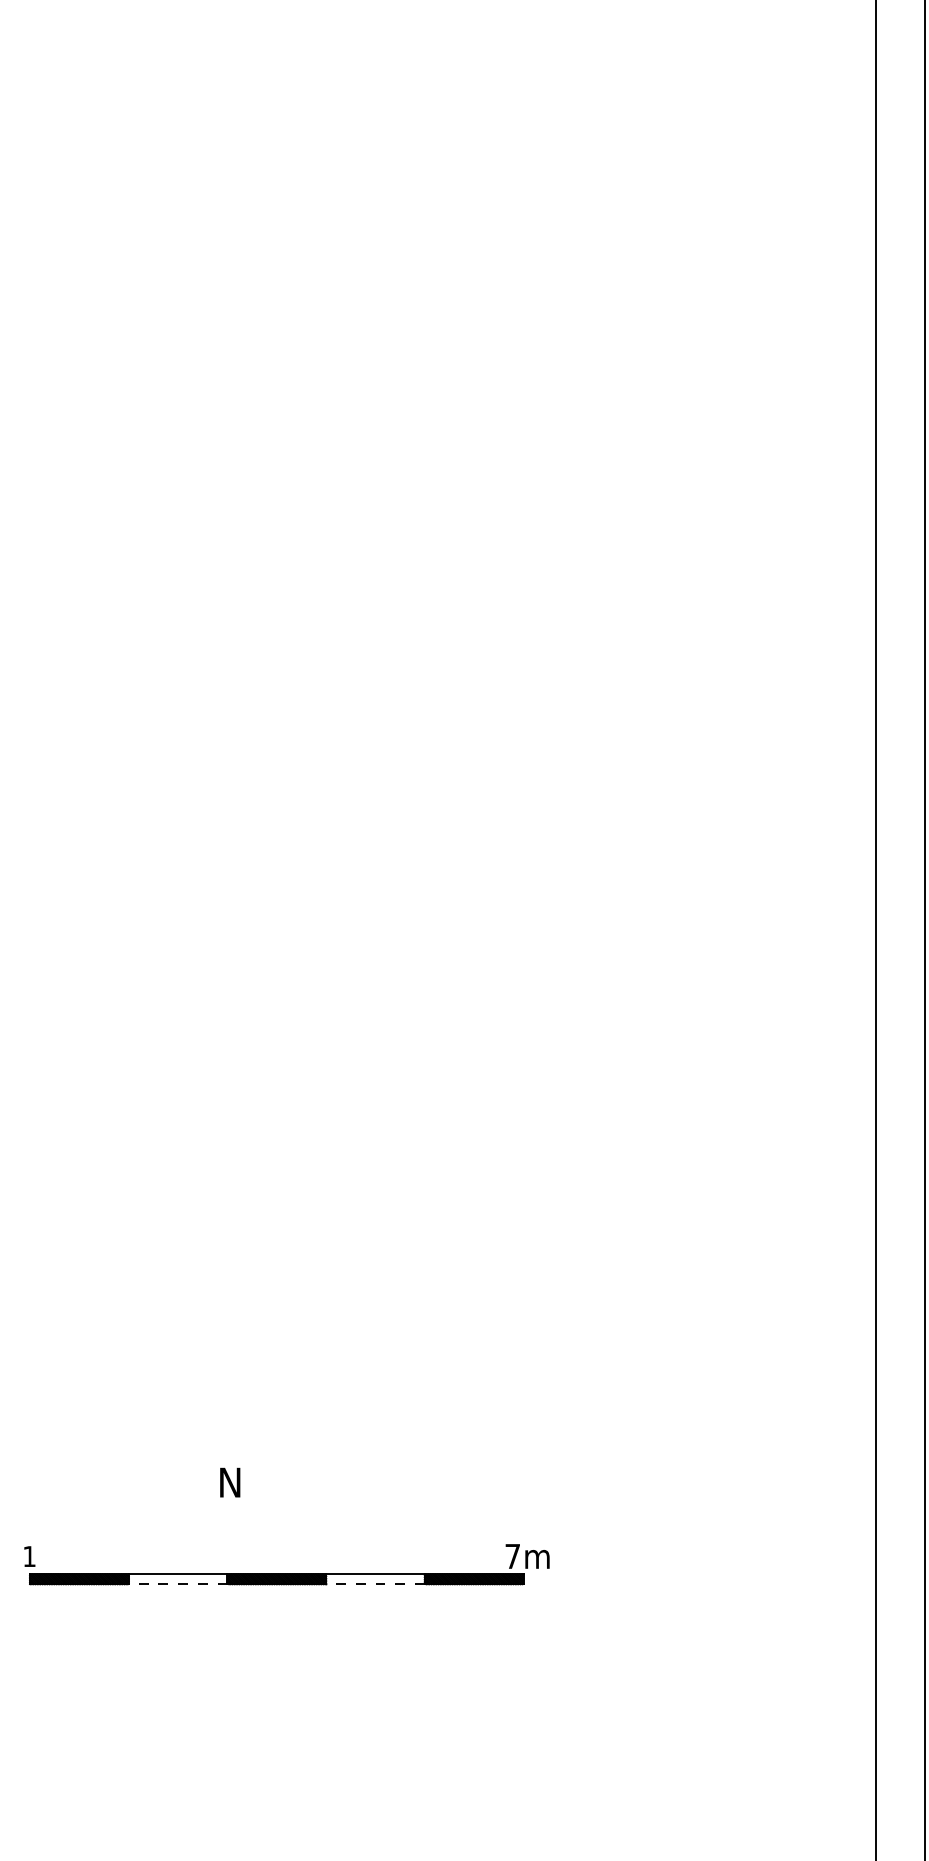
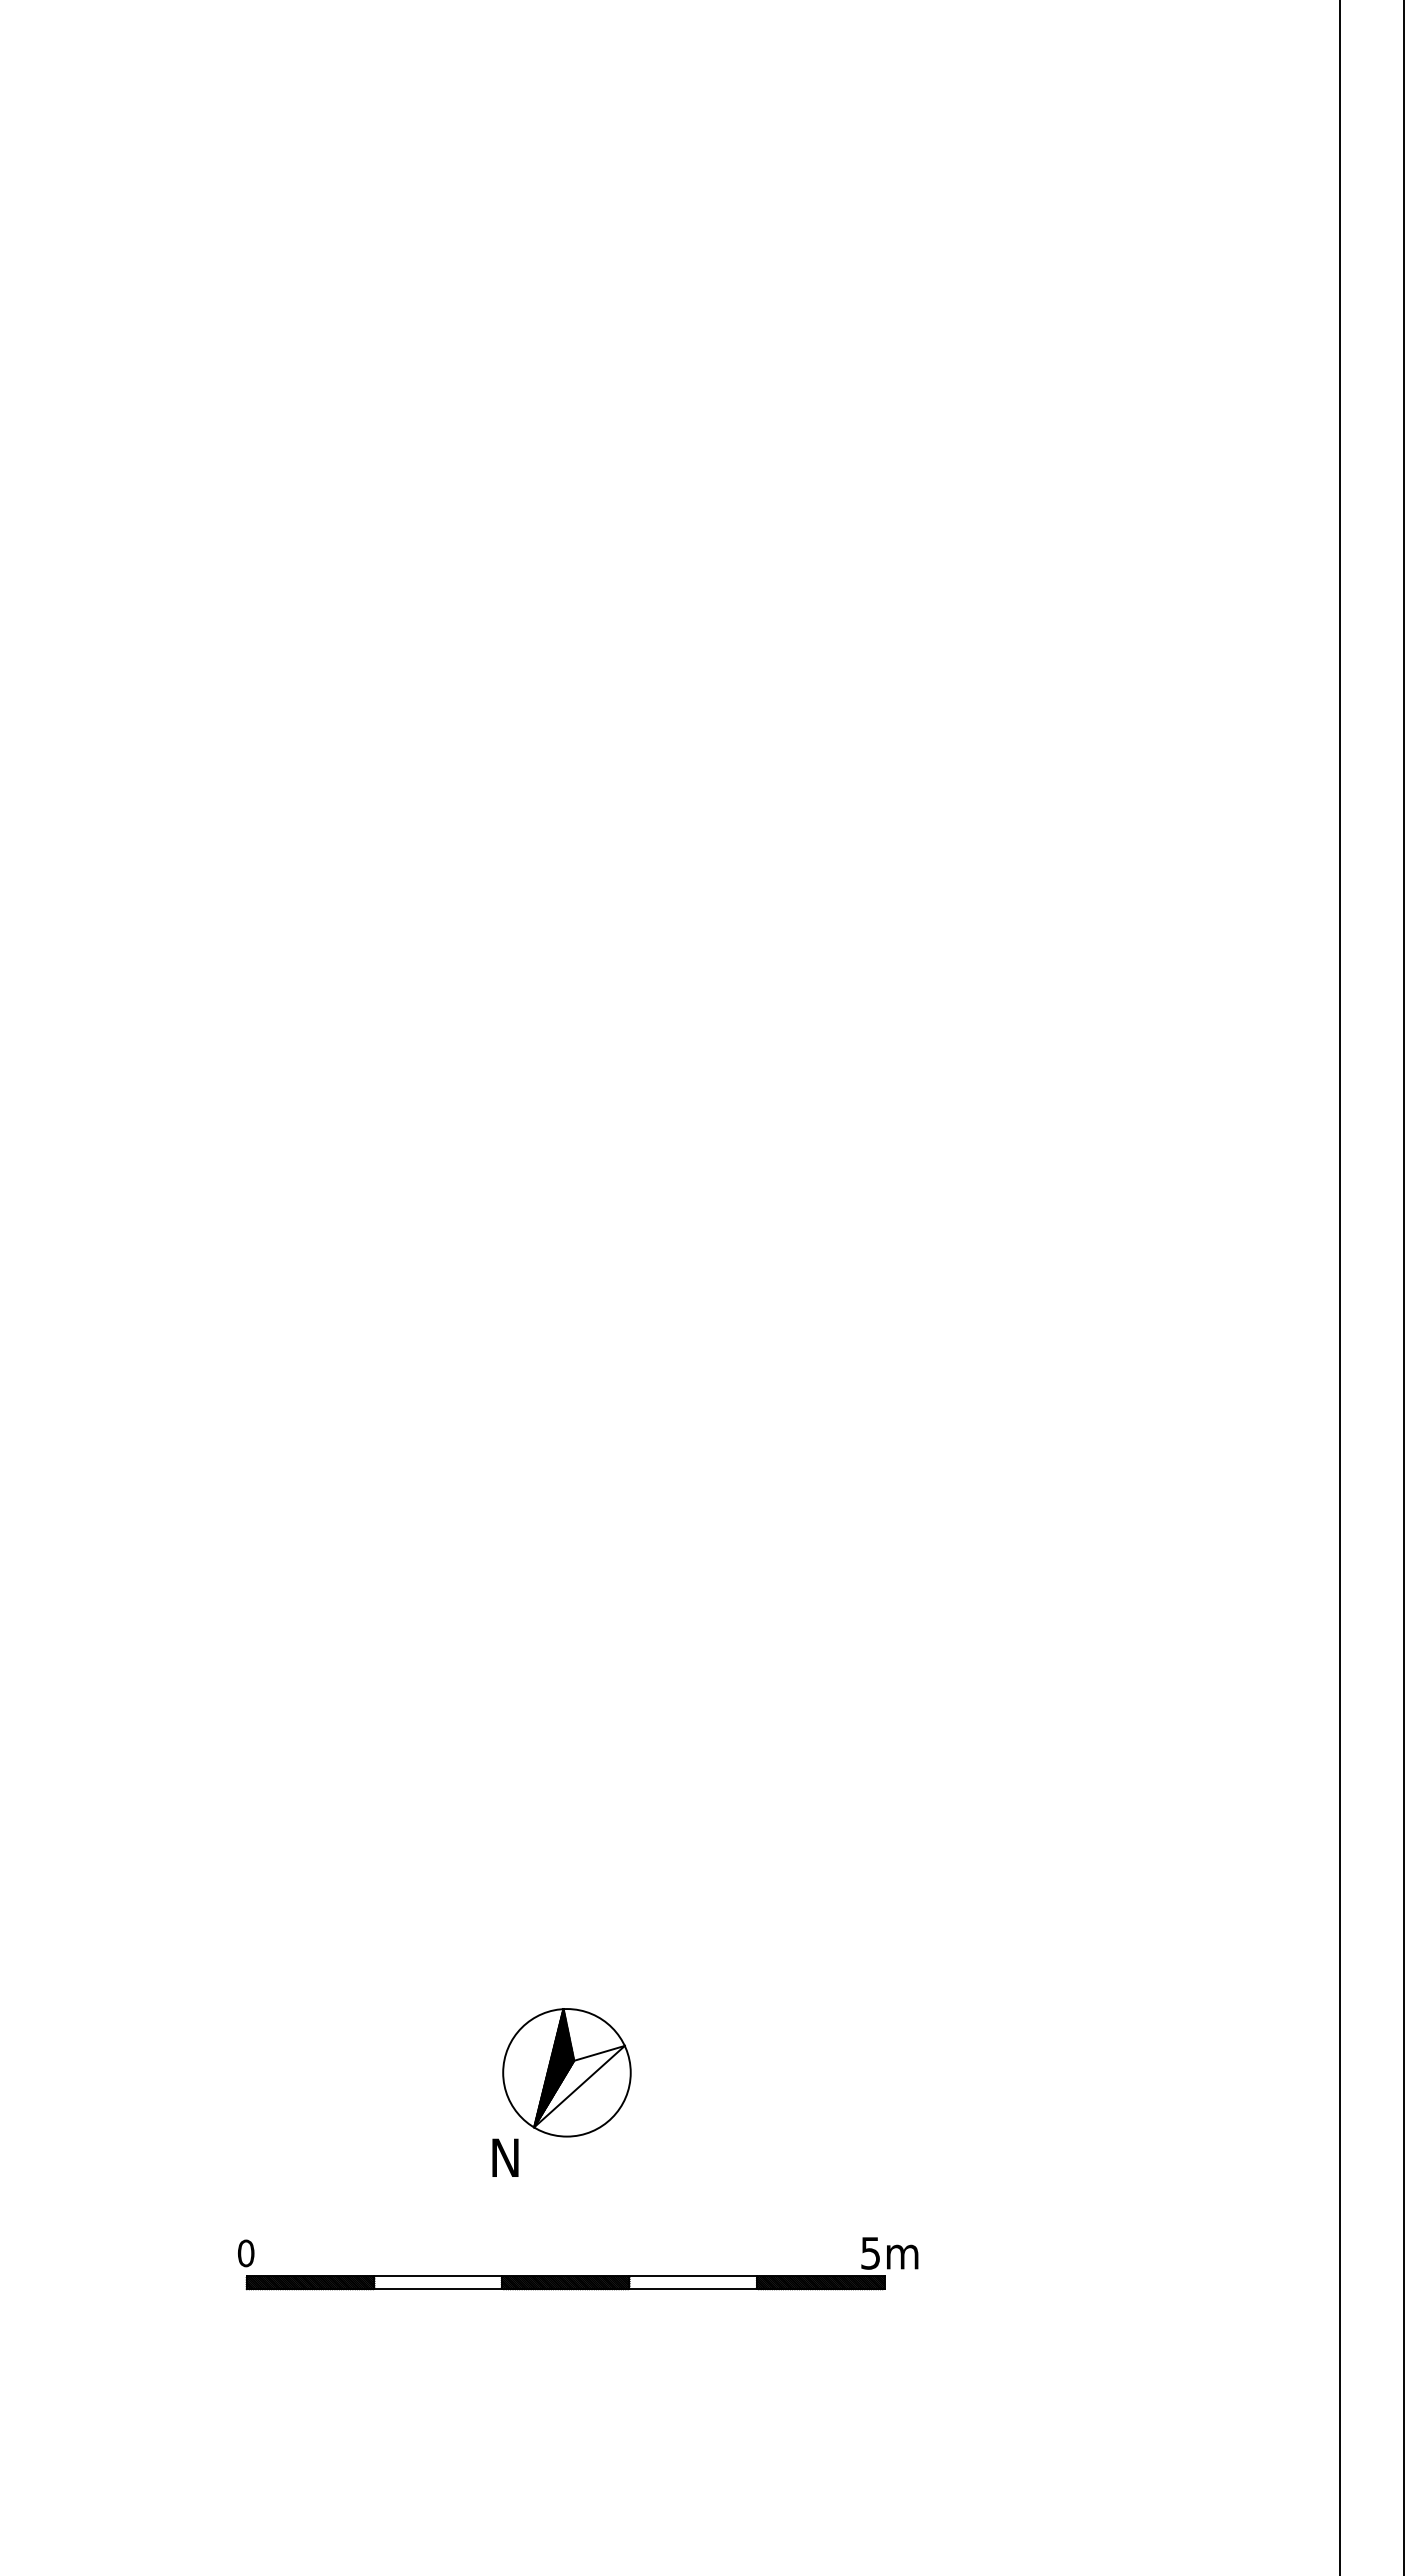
part: (277, 1416) -> (566, 2072), added
text: (29, 1556) -> (245, 2253), 1 -> 0
text: (512, 1556) -> (870, 2253), 7m -> 5m
line: (172, 1584) -> (430, 2289), dashed -> solid
line: (375, 1584) -> (693, 2289), dashed -> solid

